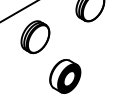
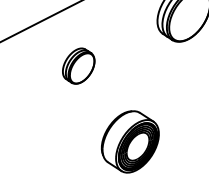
part: (35, 37) -> (78, 66), size x0.6

